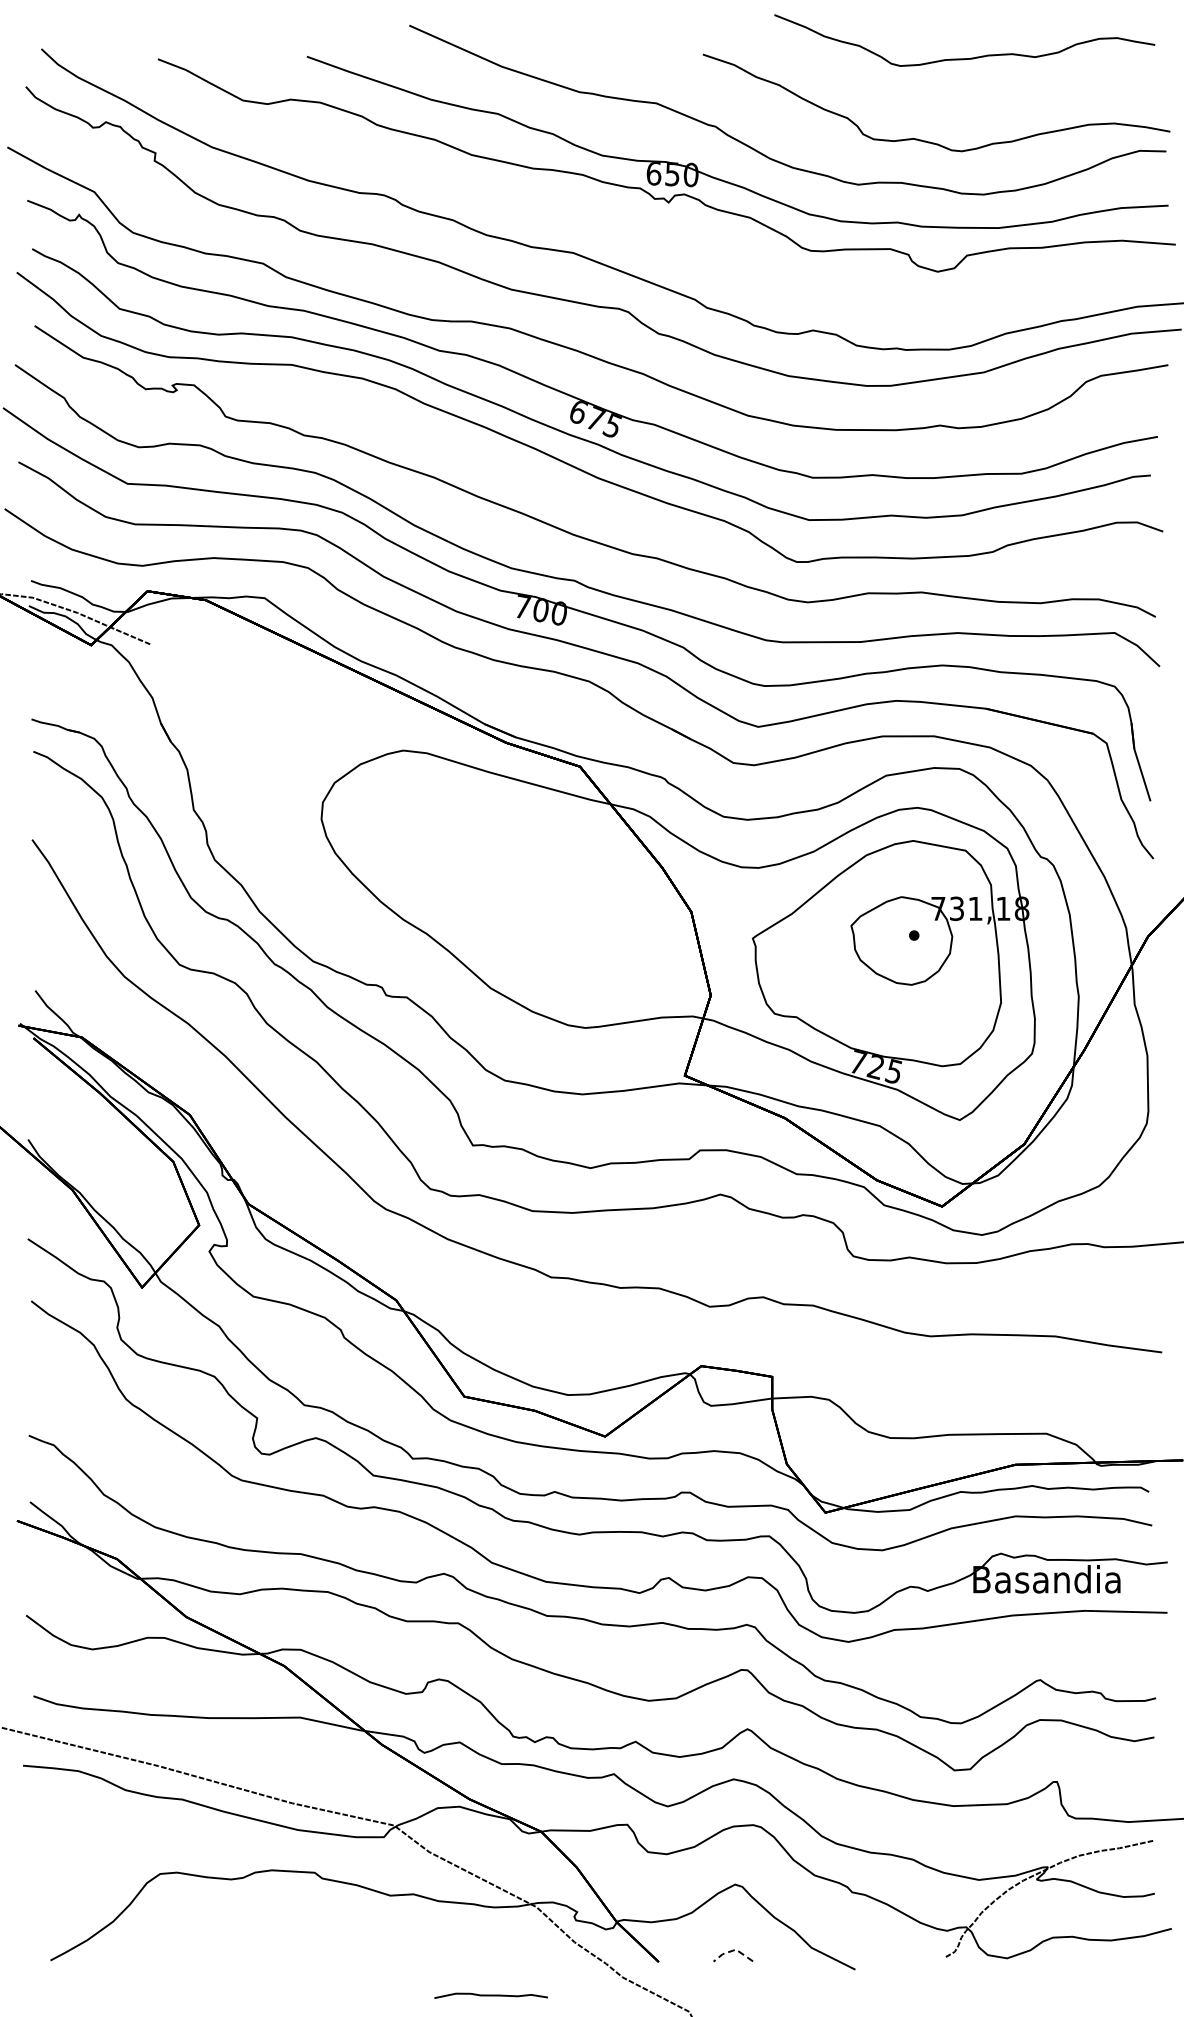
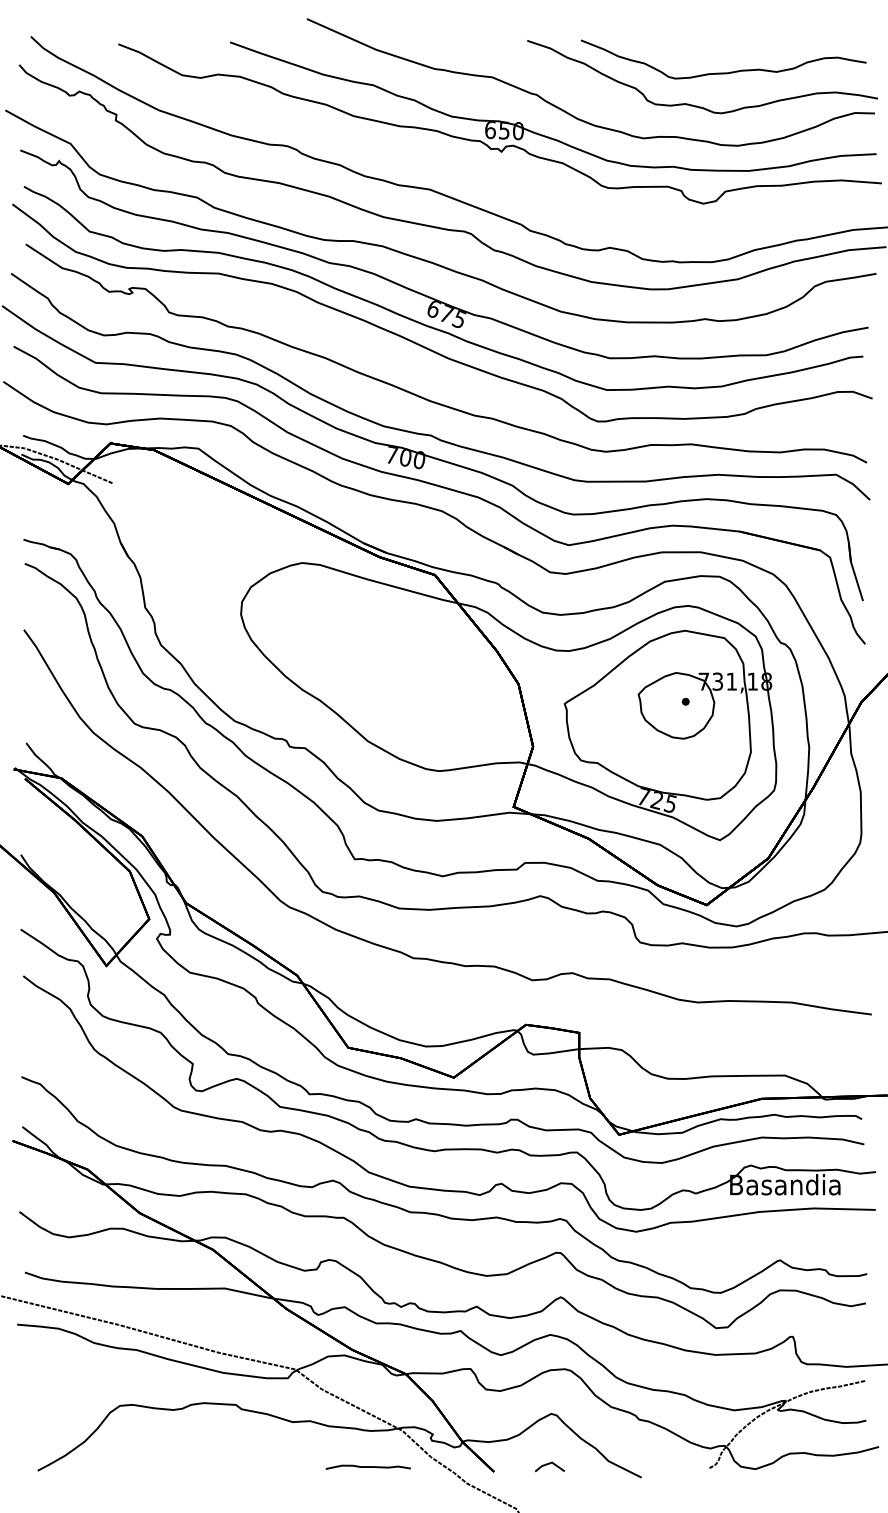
curve: (964, 58) -> (723, 72), moved
line: (733, 1950) -> (550, 1463), dashed -> solid
curve: (490, 1995) -> (367, 1467), moved

